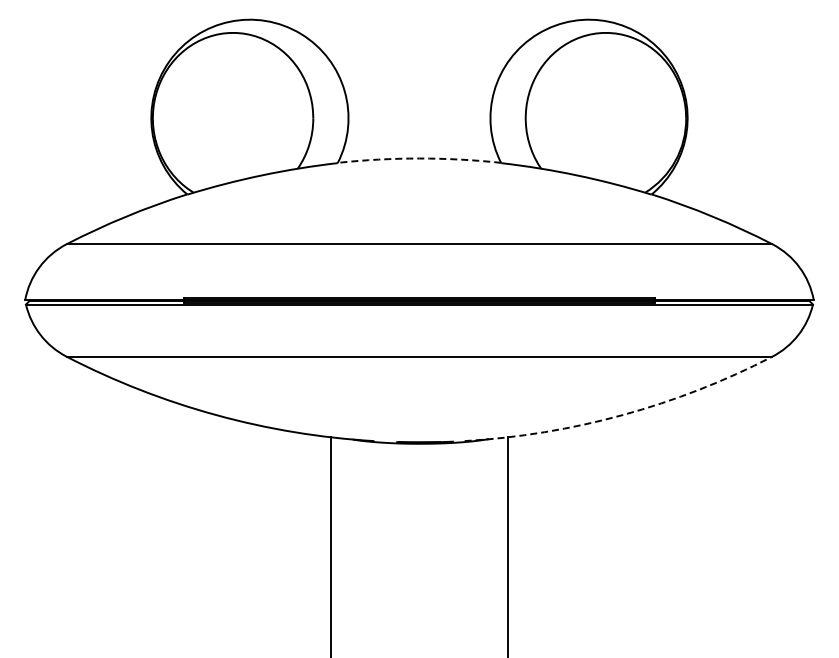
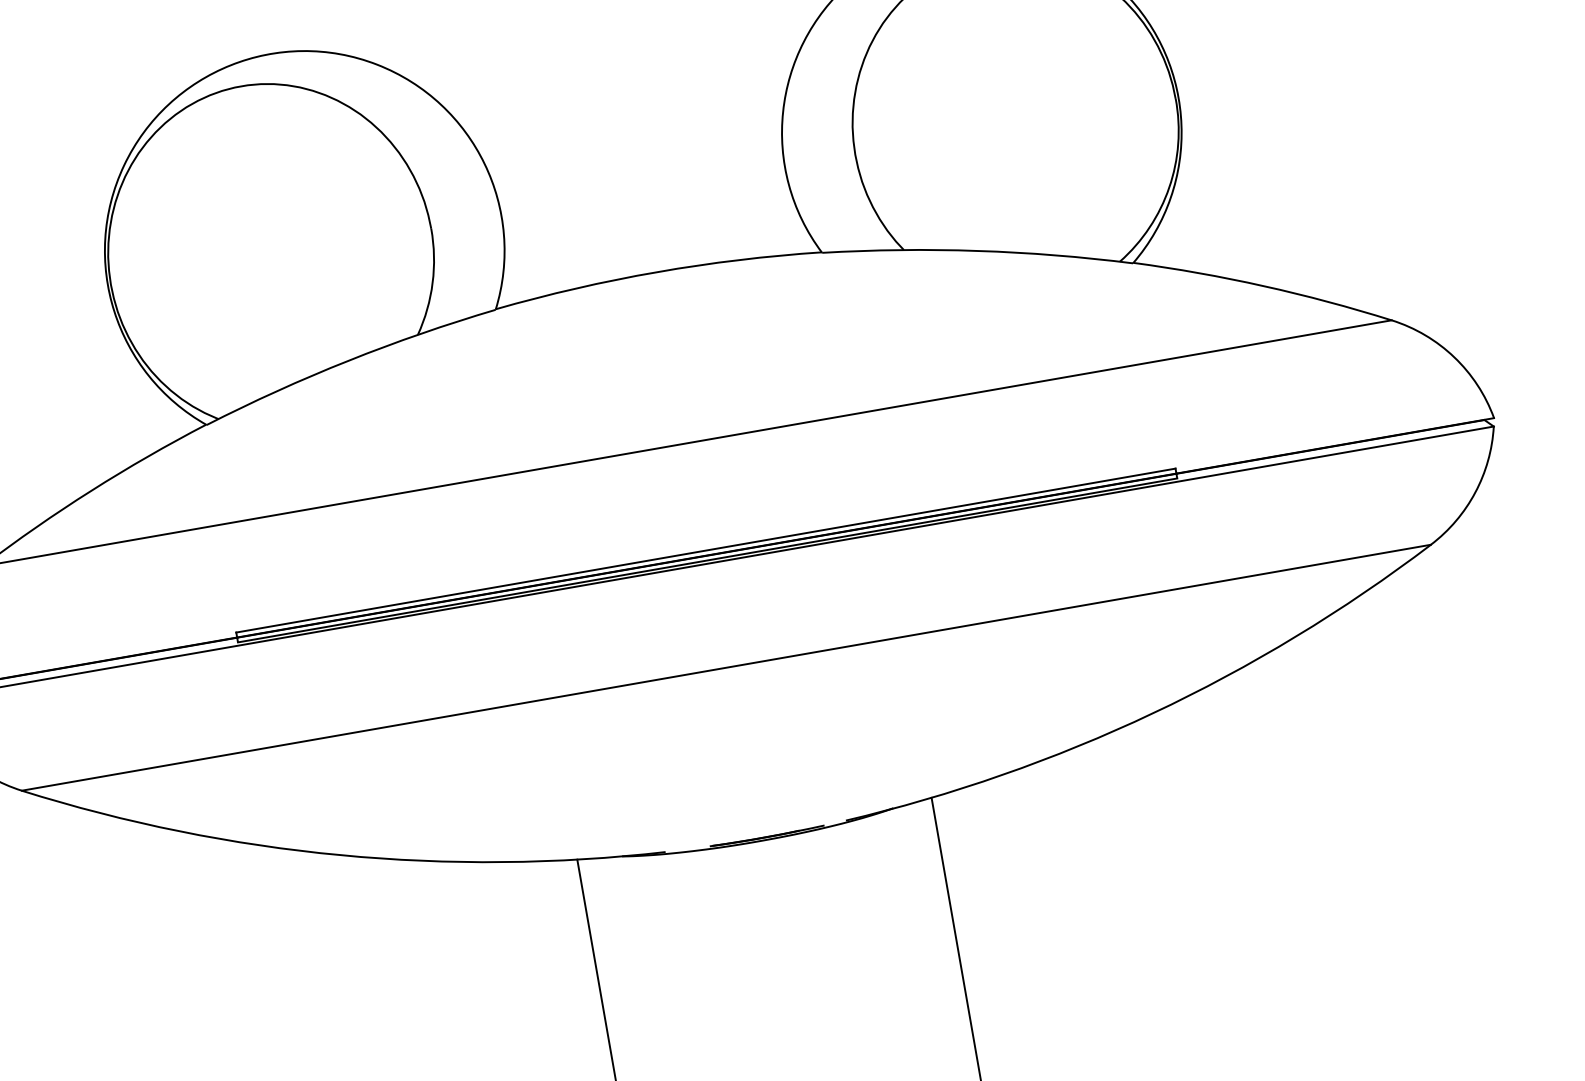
arc: (419, 158) -> (657, 272), dashed -> solid
arc: (622, 415) -> (1152, 714), dashed -> solid

